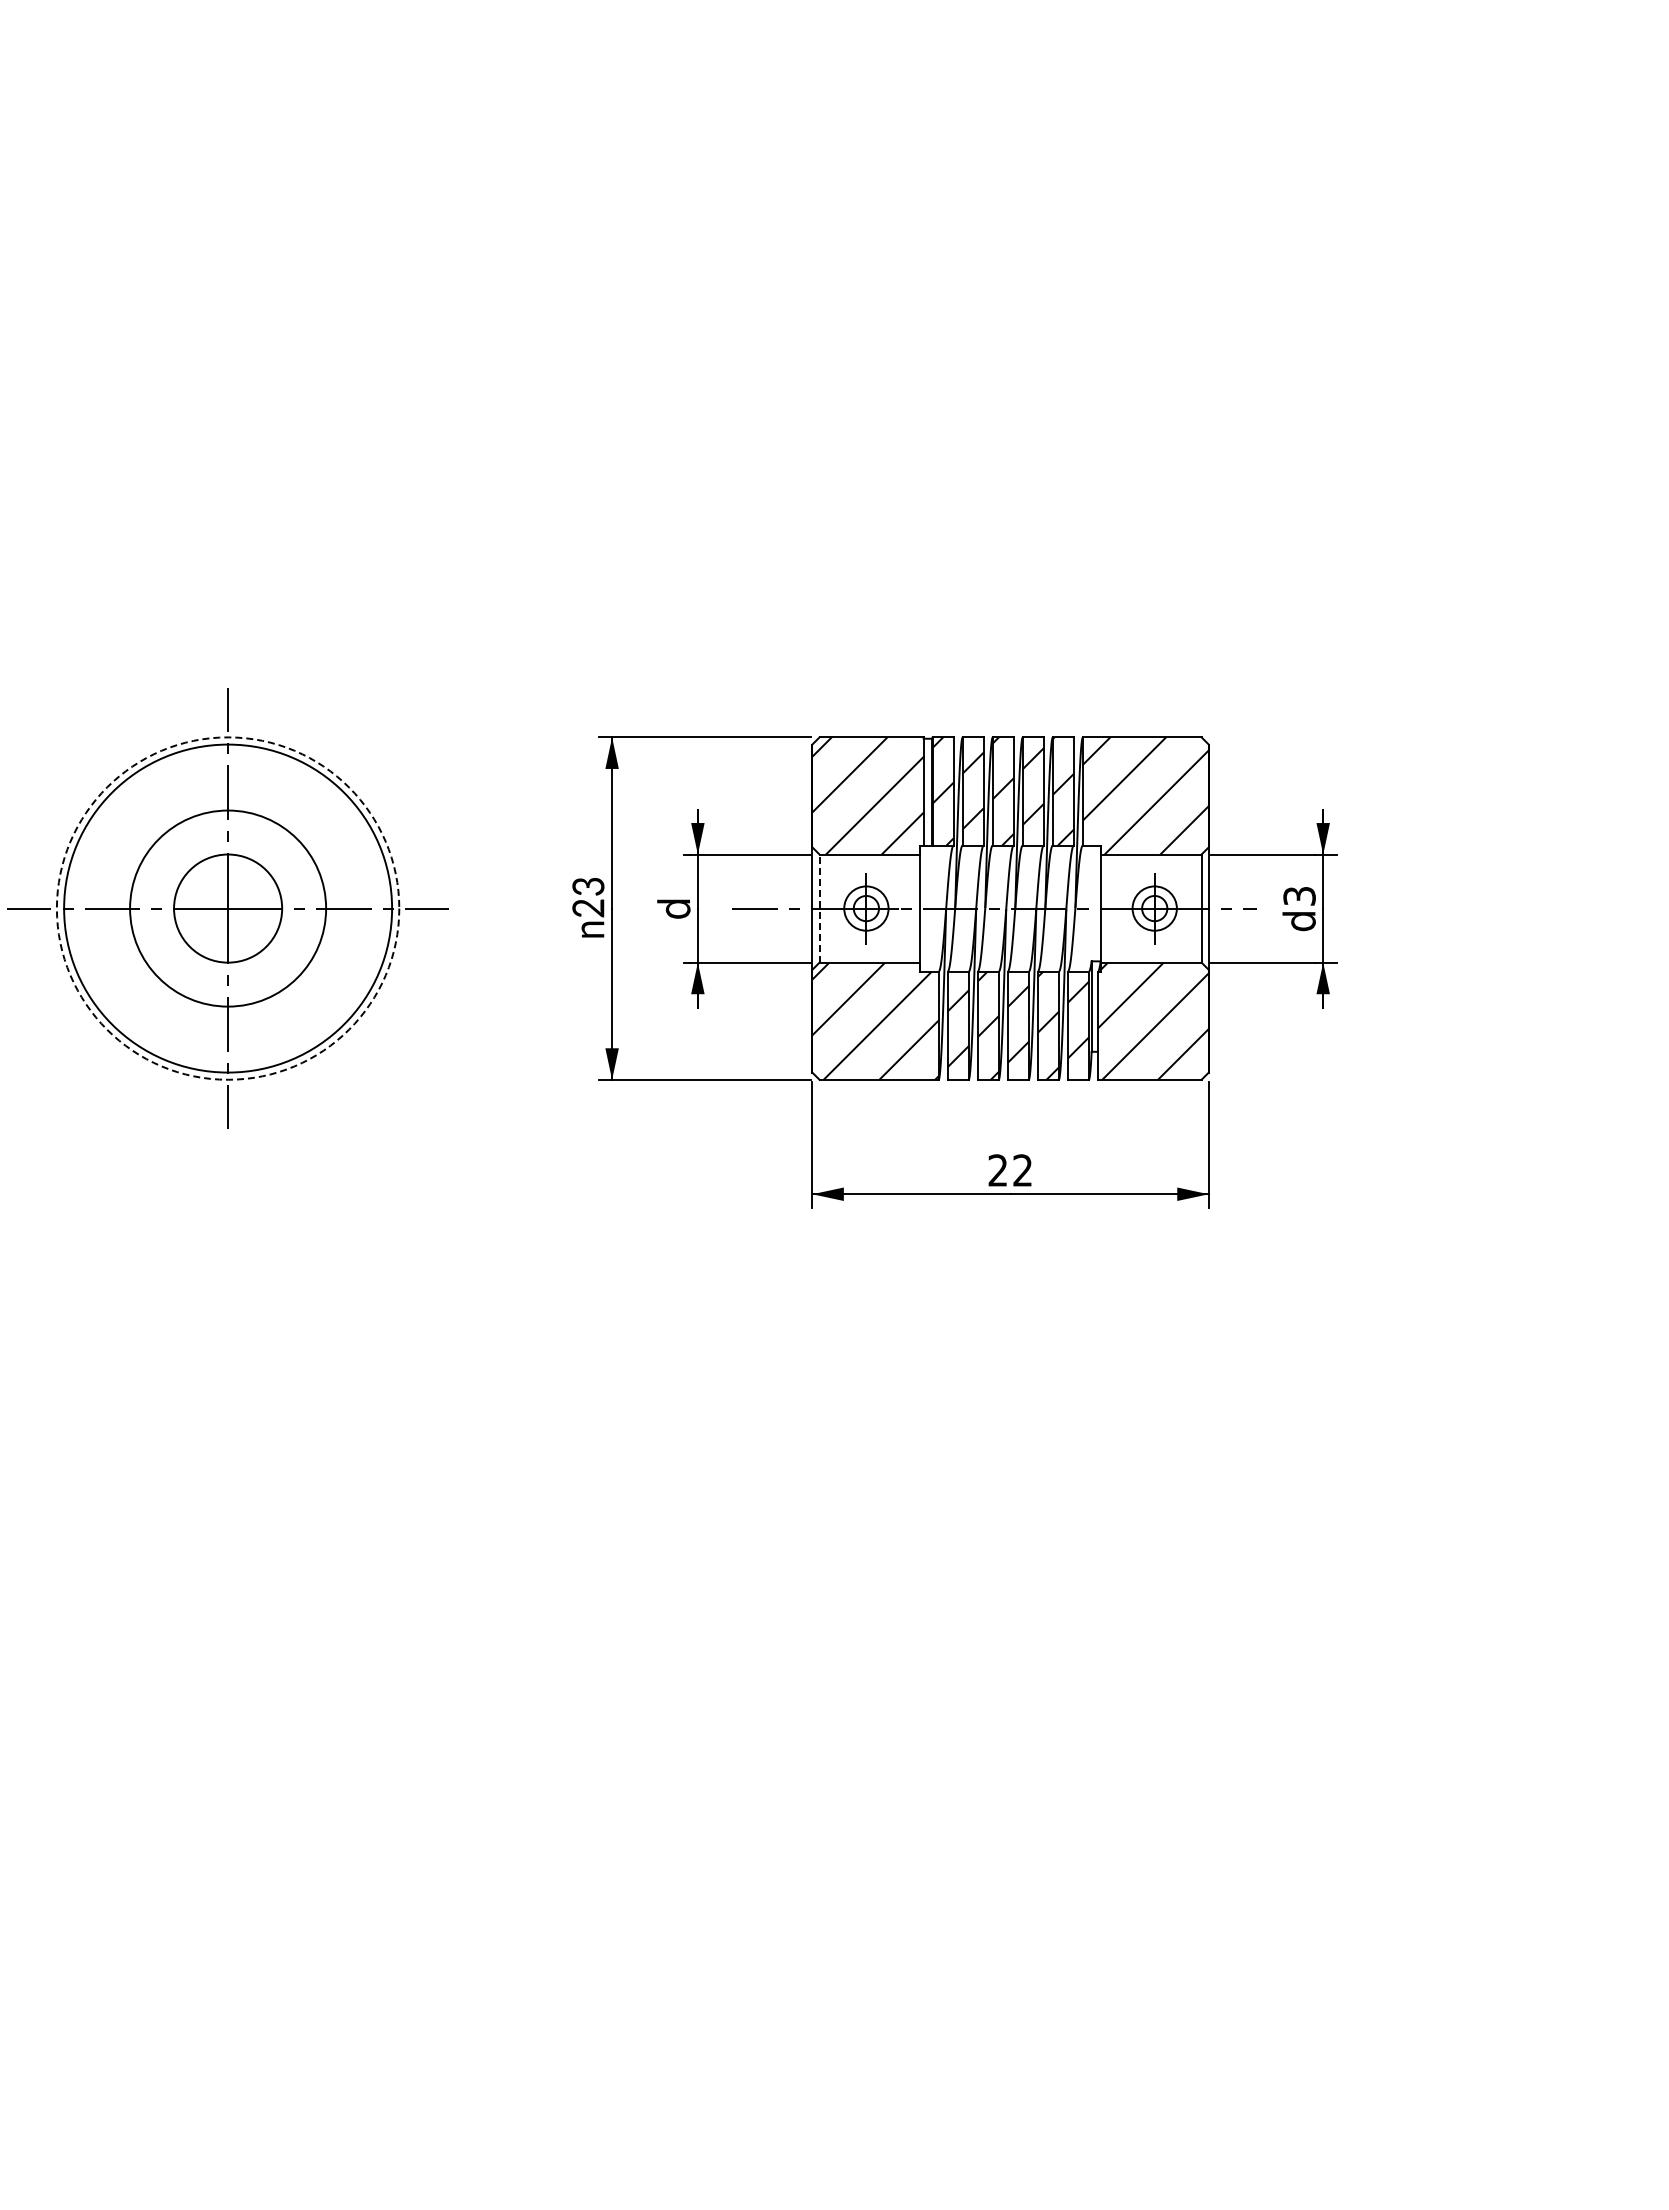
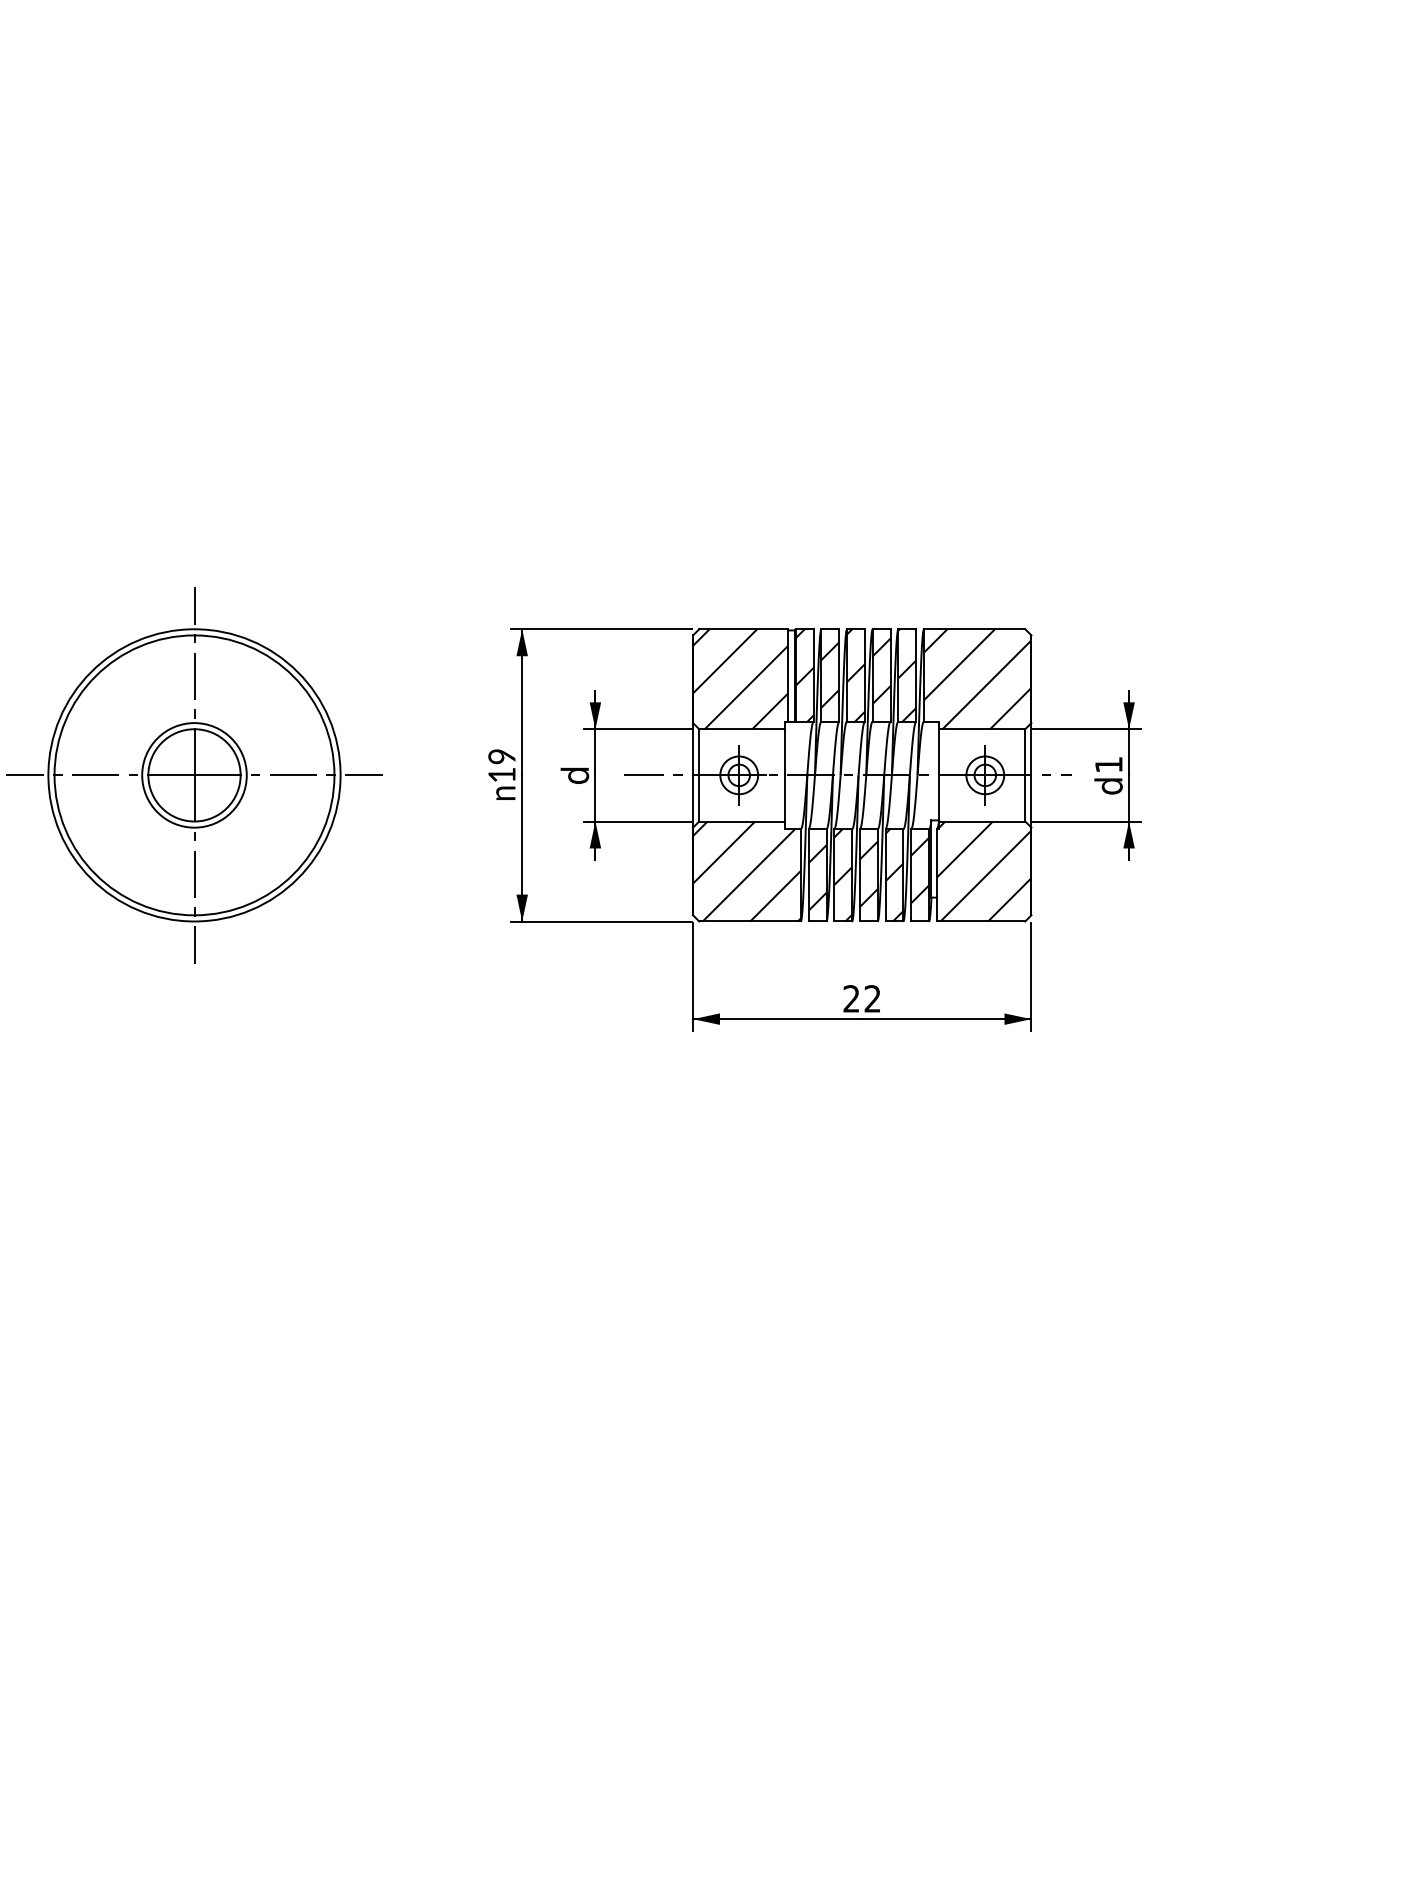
text: (1299, 896) -> (1108, 765), d3 -> d1
text: (588, 897) -> (502, 765), 23 -> 19
circle: (227, 908) -> (193, 775), dashed -> solid
circle: (227, 908) -> (193, 775), size x0.62
line: (819, 908) -> (699, 775), dashed -> solid

